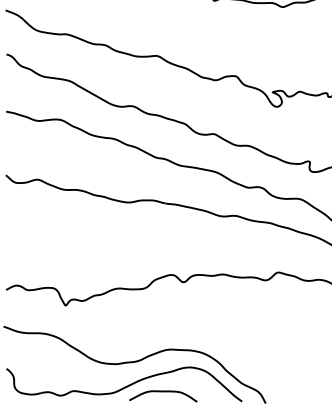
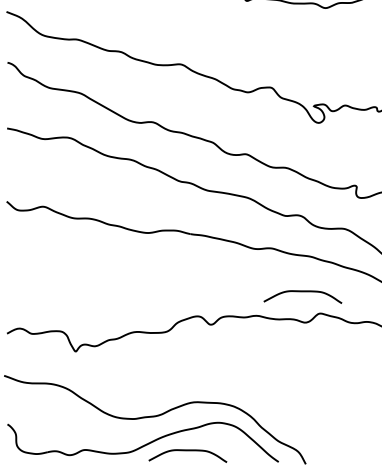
curve: (262, 254) -> (302, 292), added

